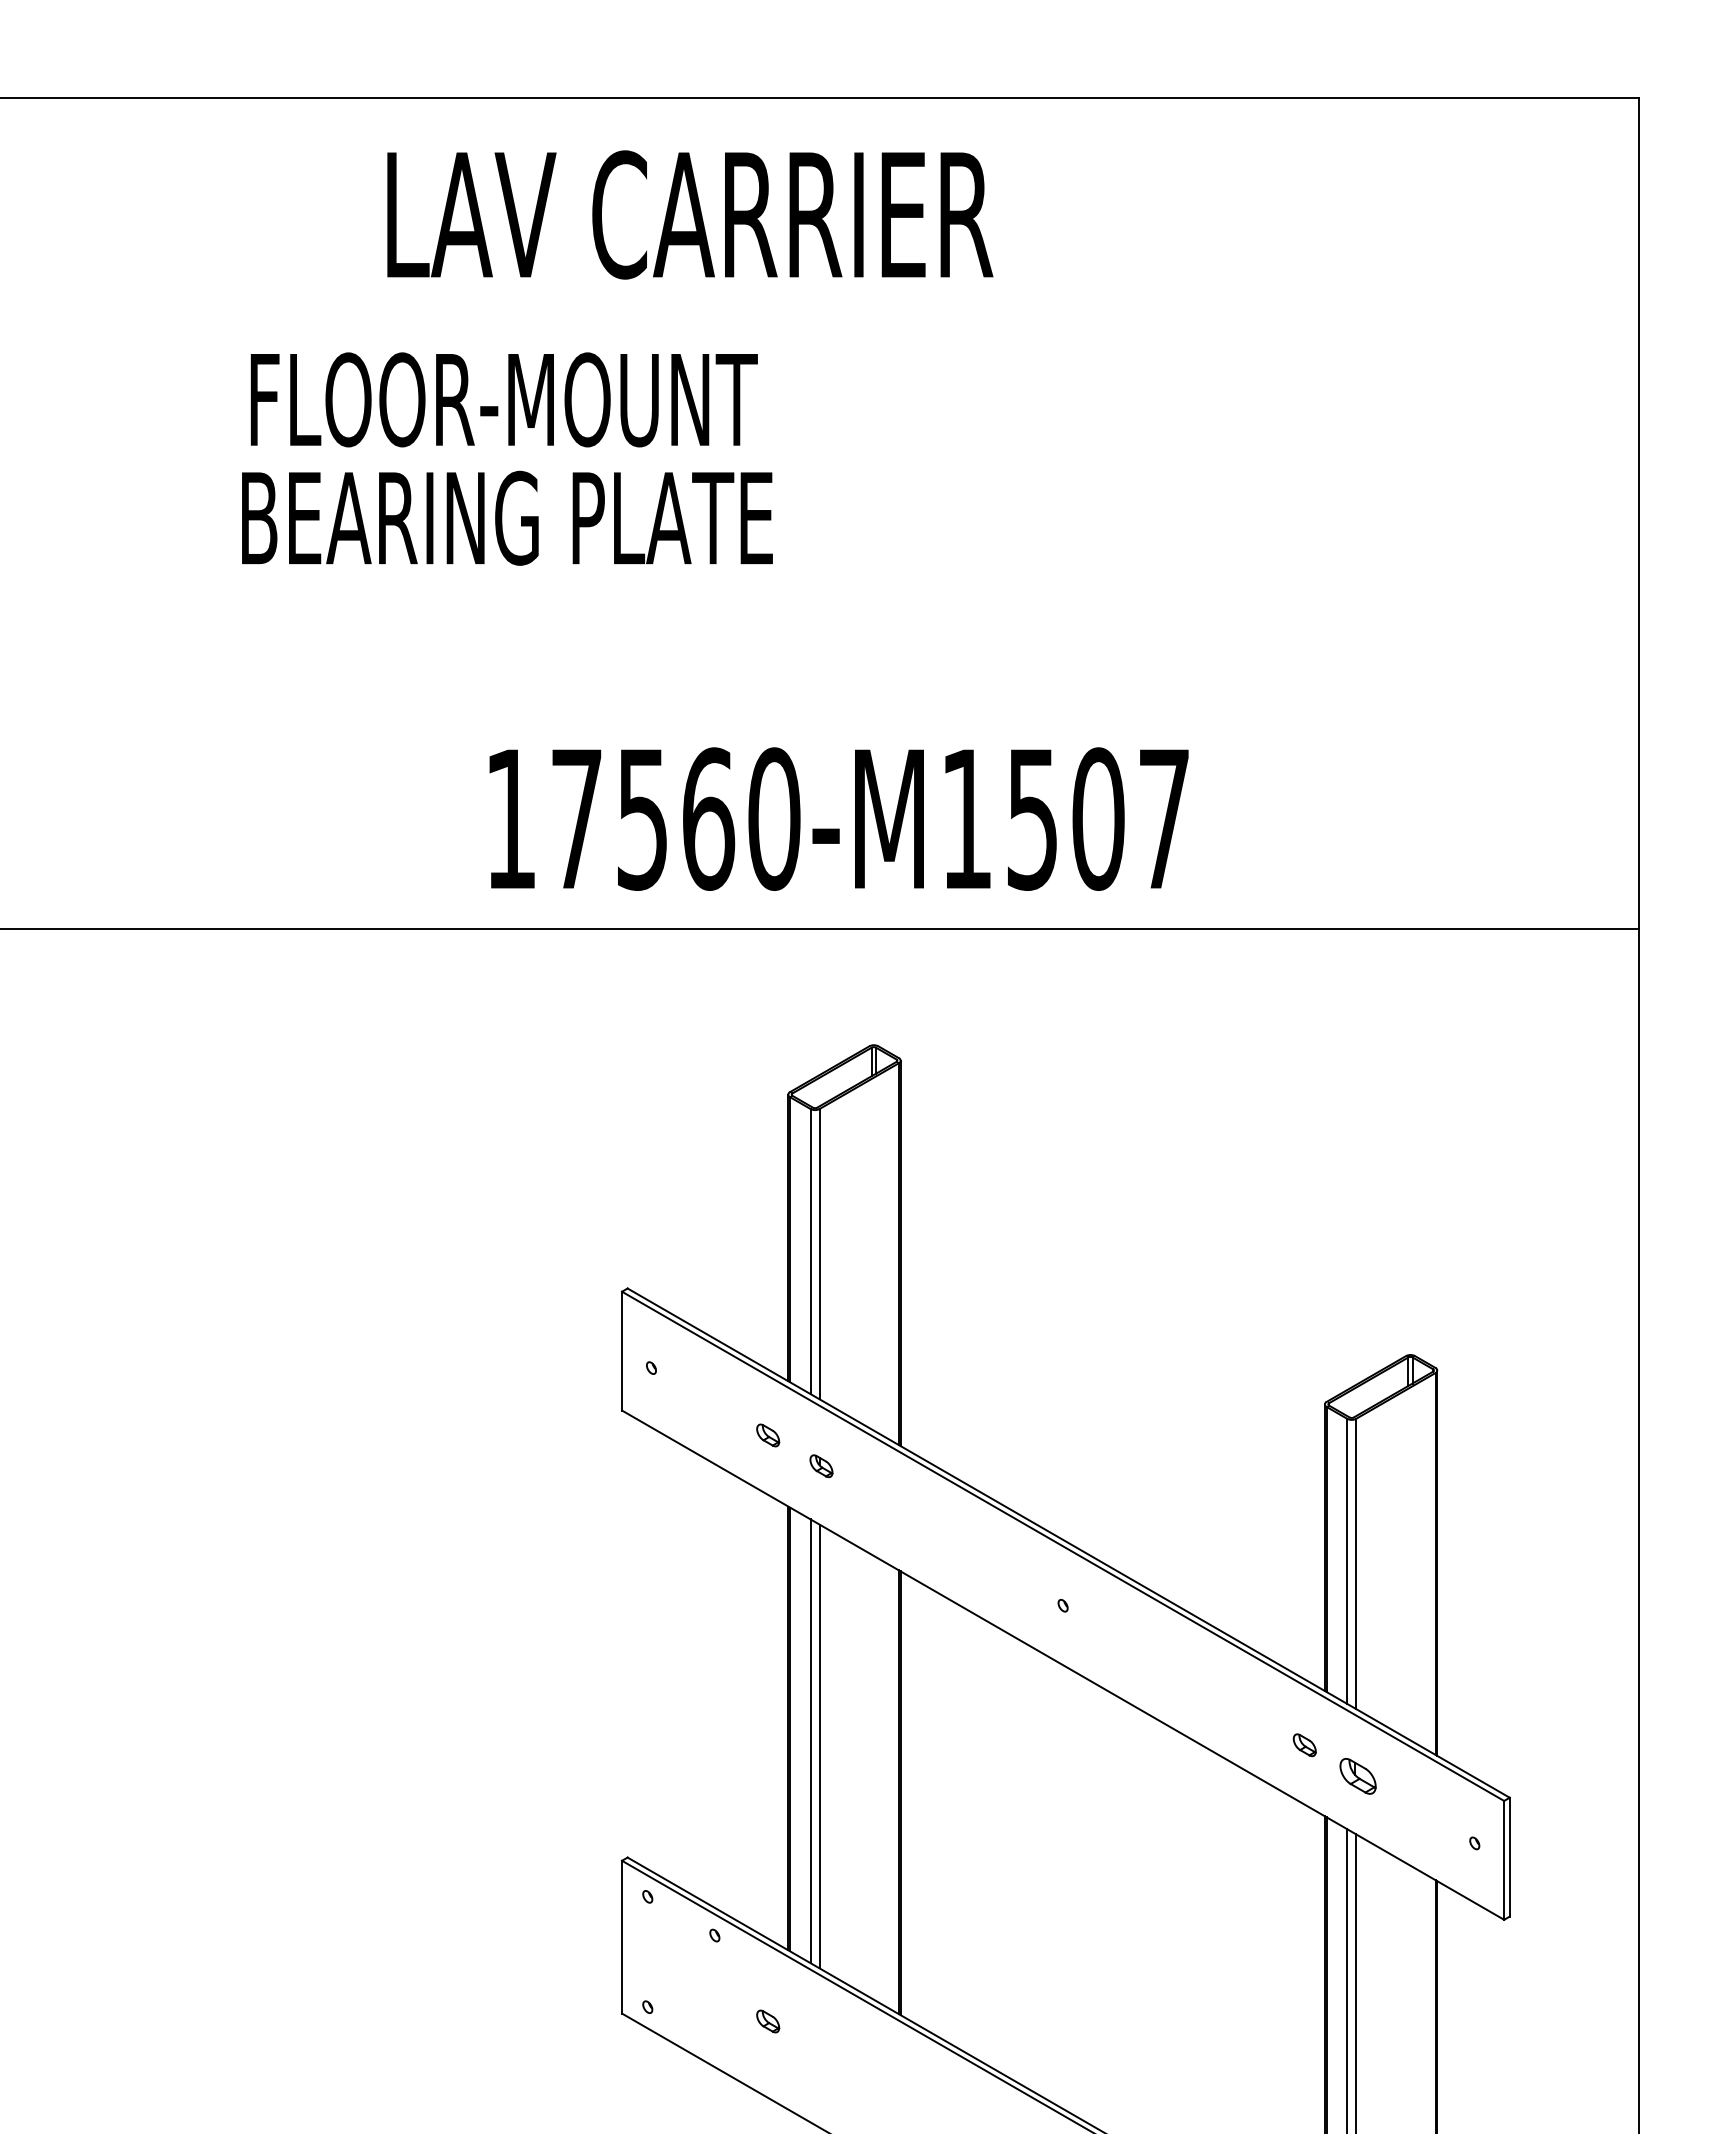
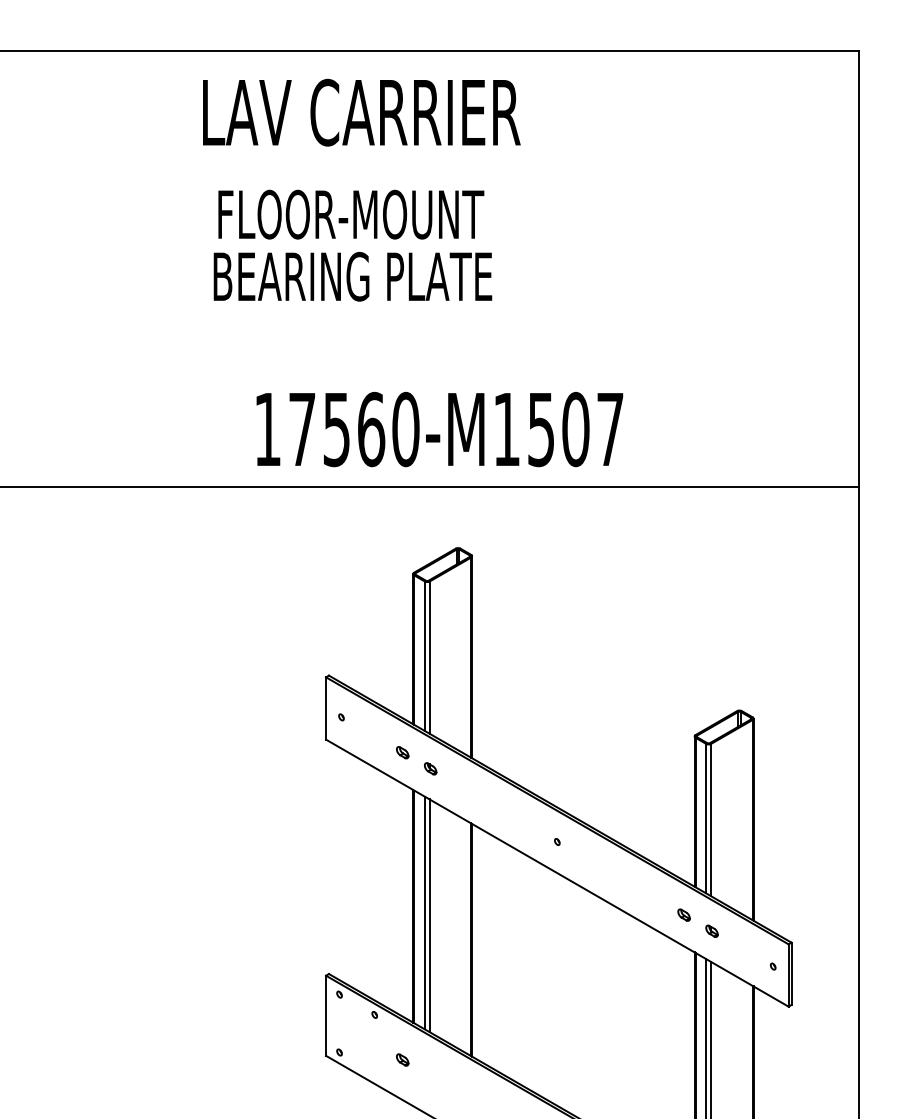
text: (506, 458) -> (352, 245), moved
part: (1357, 1774) -> (711, 930), size x0.62

